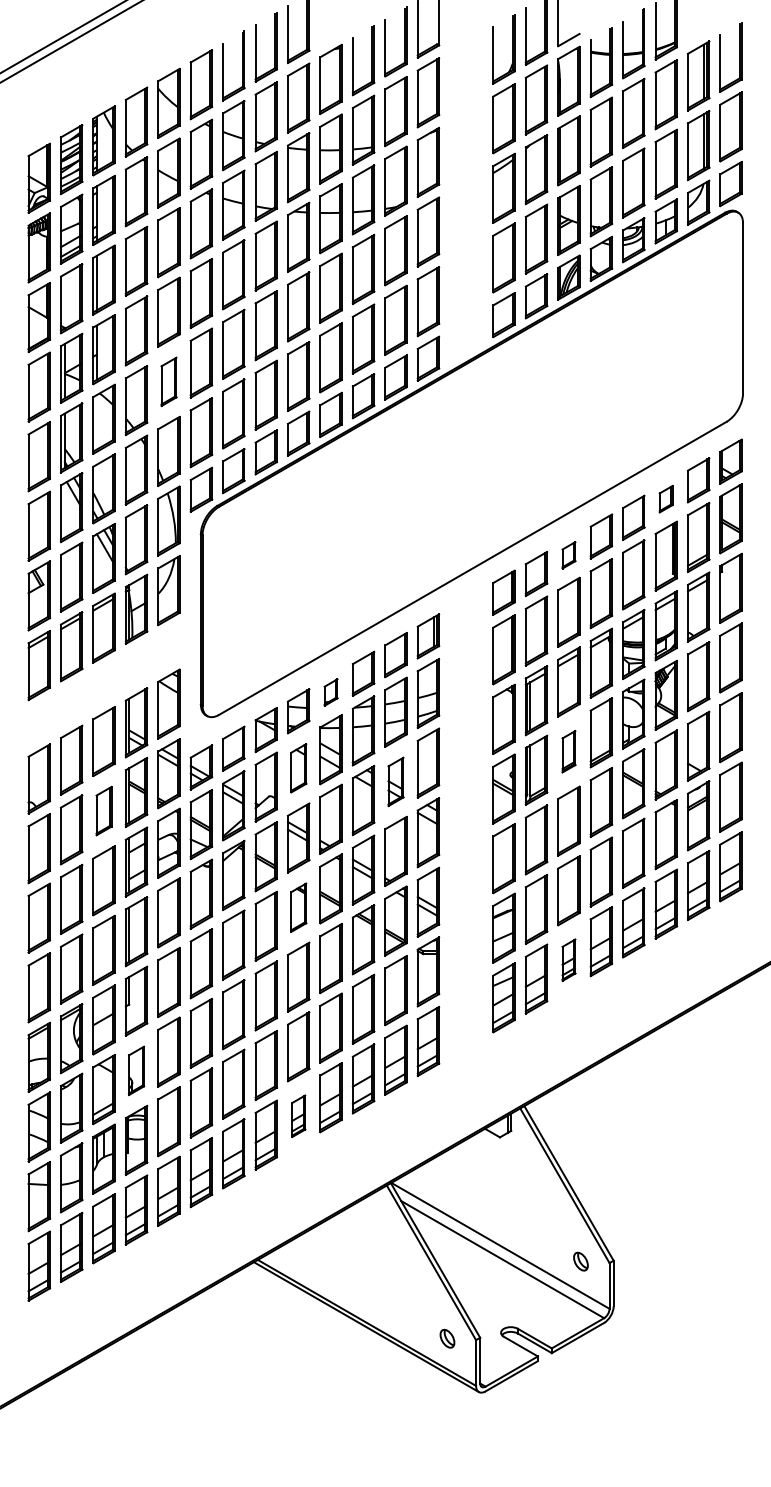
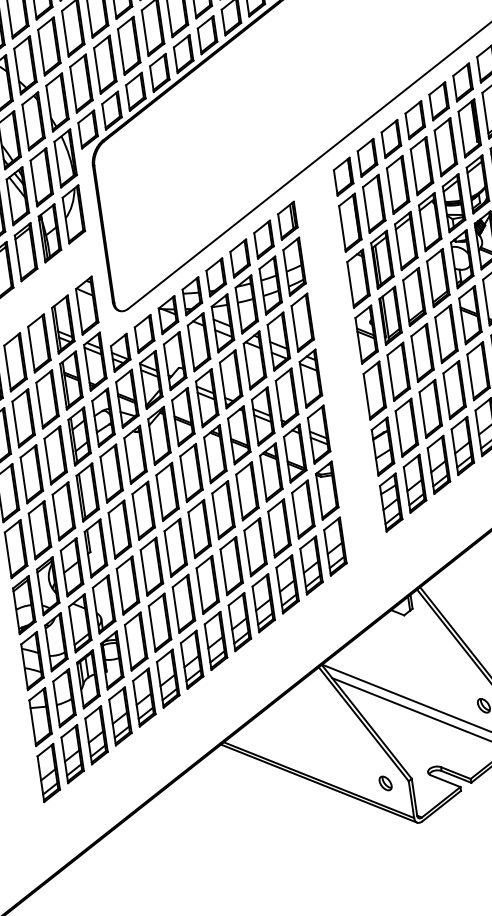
part: (168, 381) -> (48, 46), size x1.43
part: (665, 499) -> (462, 82), size x1.67
part: (568, 555) -> (391, 139), size x1.67
part: (330, 692) -> (215, 277), size x1.67
part: (568, 751) -> (414, 296), size x1.67
part: (298, 767) -> (198, 341), size x1.43
part: (395, 781) -> (278, 341), size x1.43
part: (103, 810) -> (46, 398), size x1.43
part: (298, 907) -> (215, 454), size x1.43
part: (568, 959) -> (438, 464), size x1.67
part: (136, 1070) -> (104, 604), size x1.43
part: (298, 1115) -> (239, 621), size x1.67

